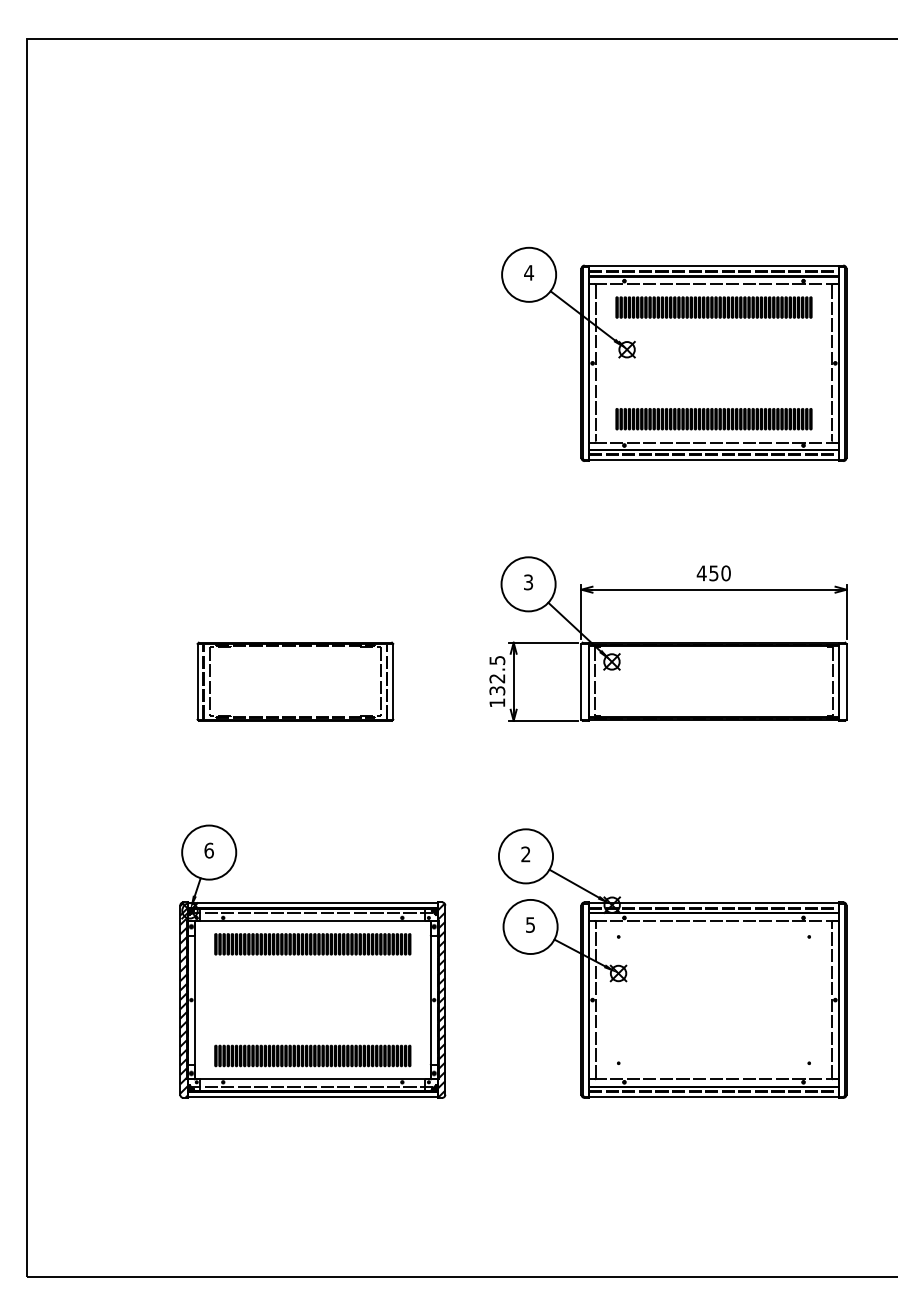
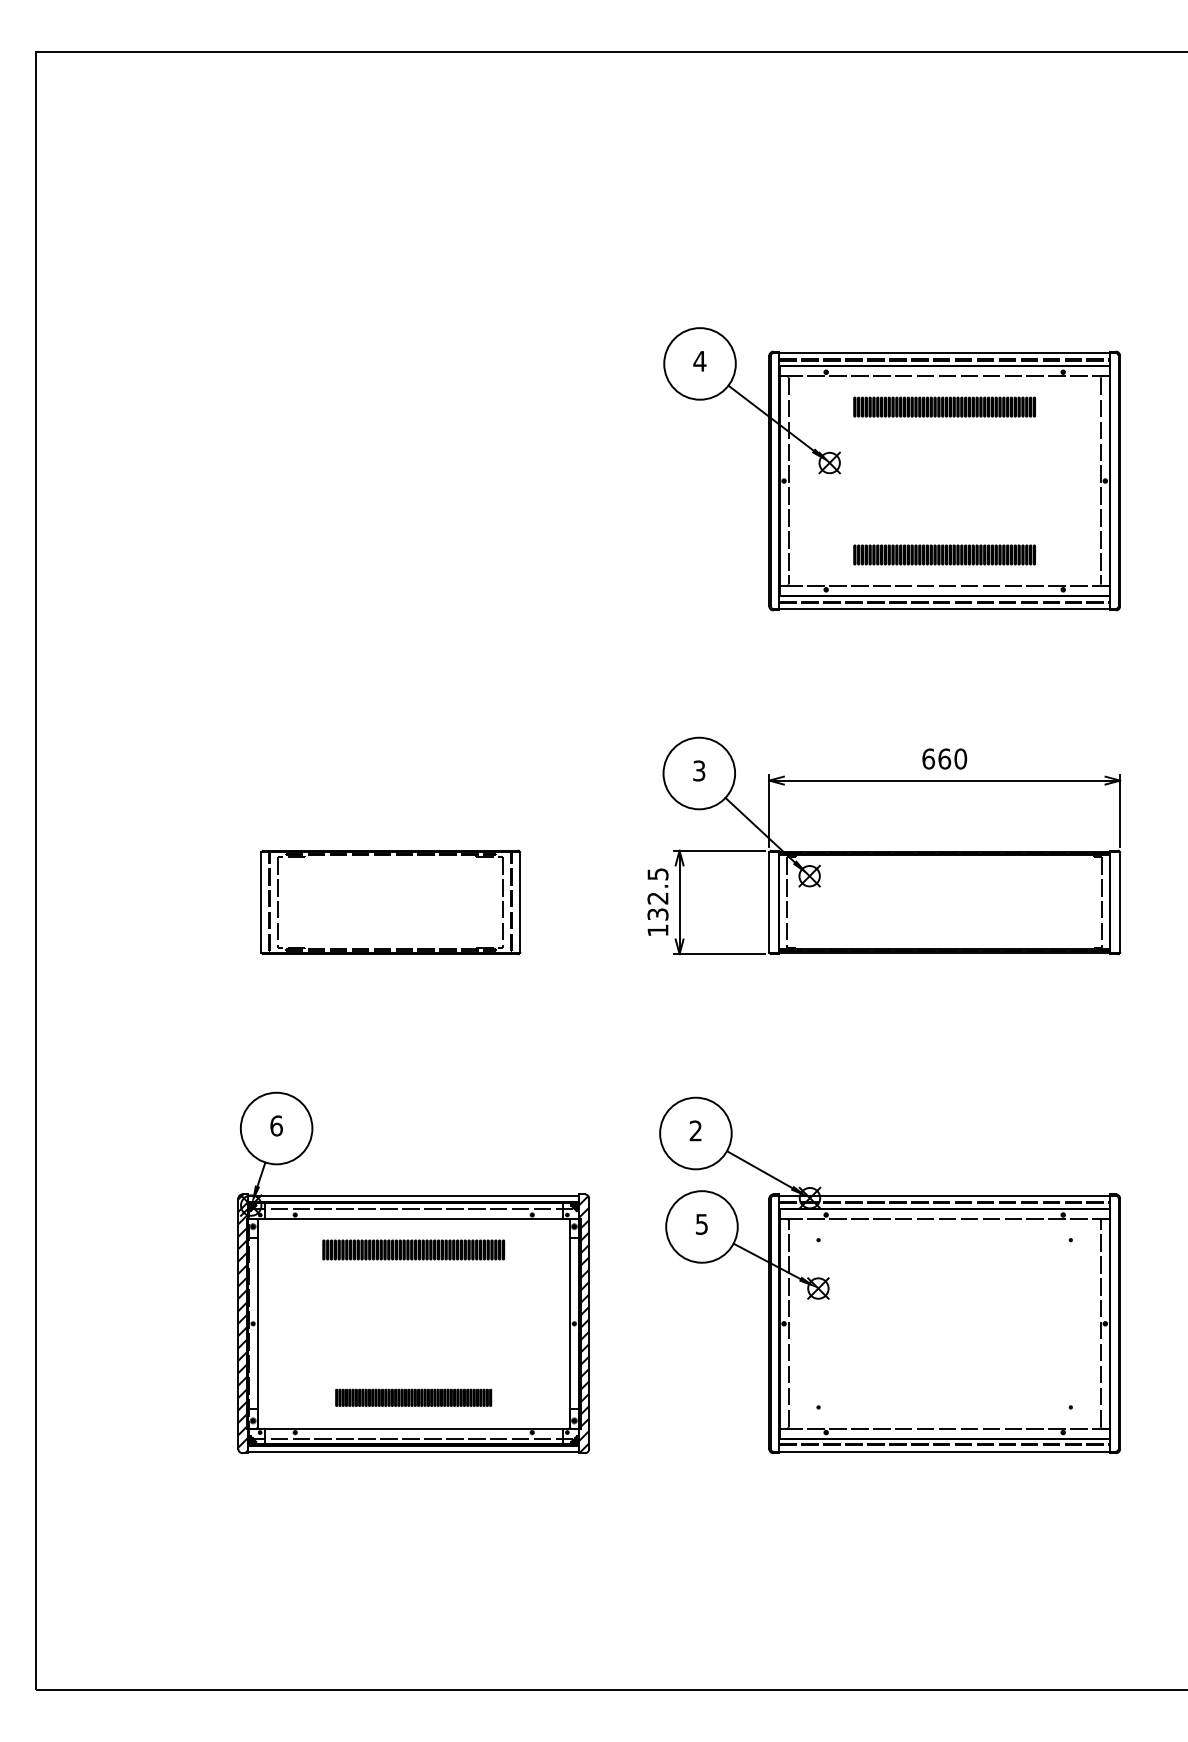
part: (713, 307) -> (944, 406), size x0.7
part: (713, 418) -> (944, 554), size x0.7
text: (707, 572) -> (936, 758), 450 -> 660
part: (312, 943) -> (413, 1249), size x0.7
part: (312, 1055) -> (413, 1397), size x0.6

